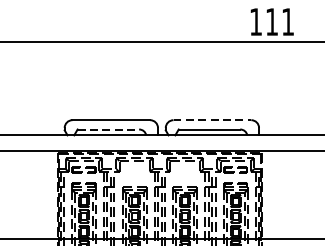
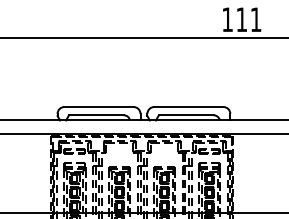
line: (212, 120) -> (188, 107), dashed -> solid
line: (108, 129) -> (96, 115), dashed -> solid

